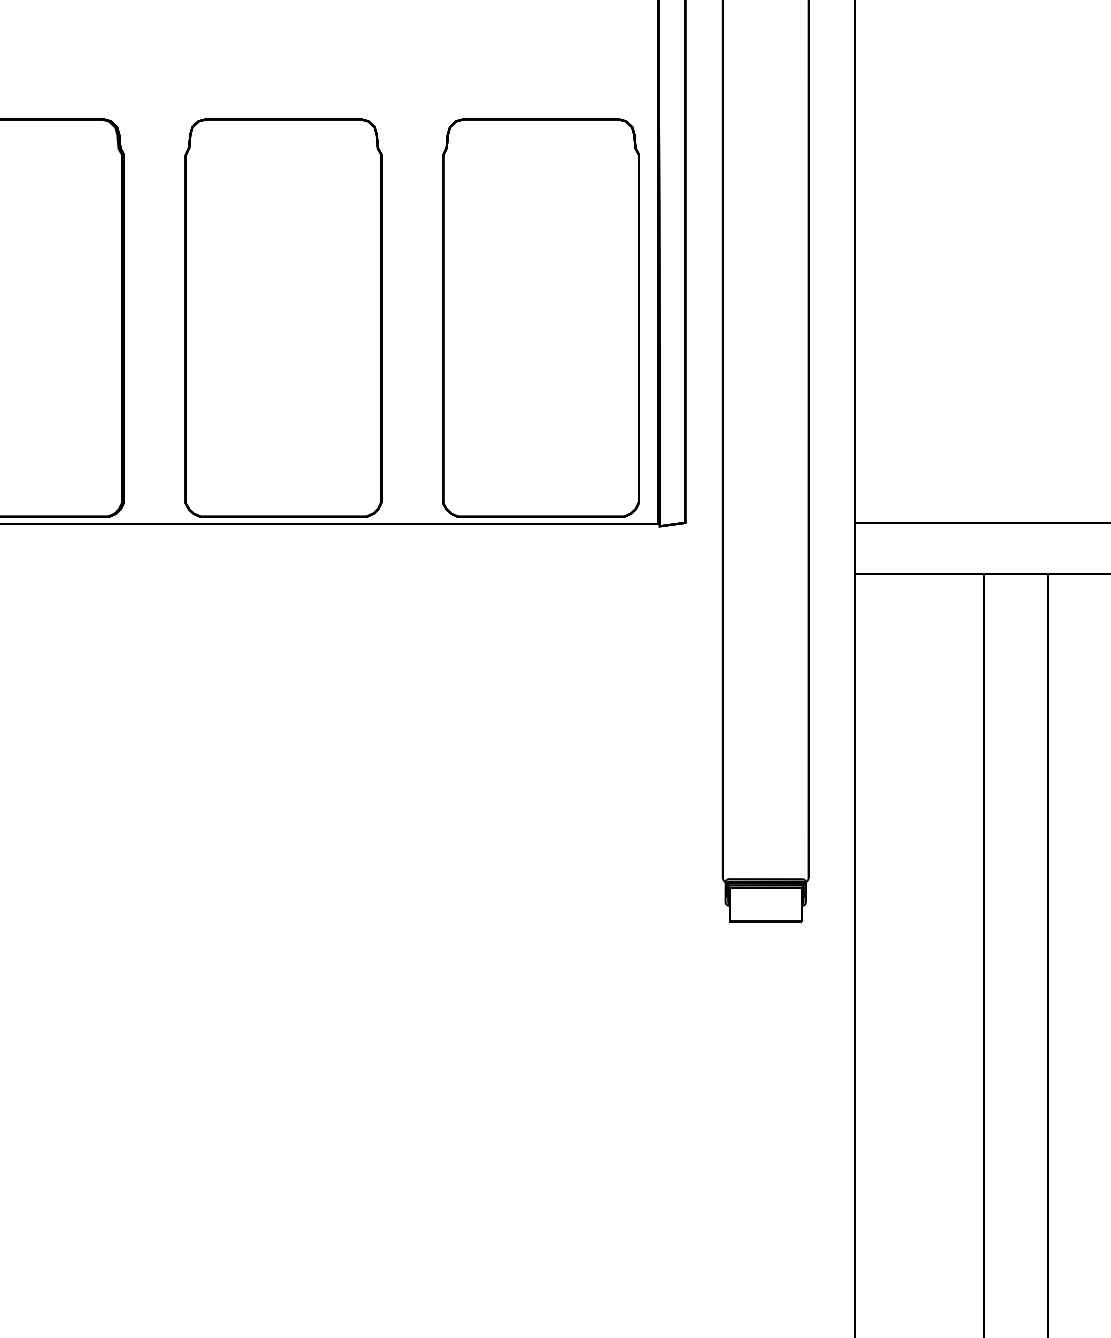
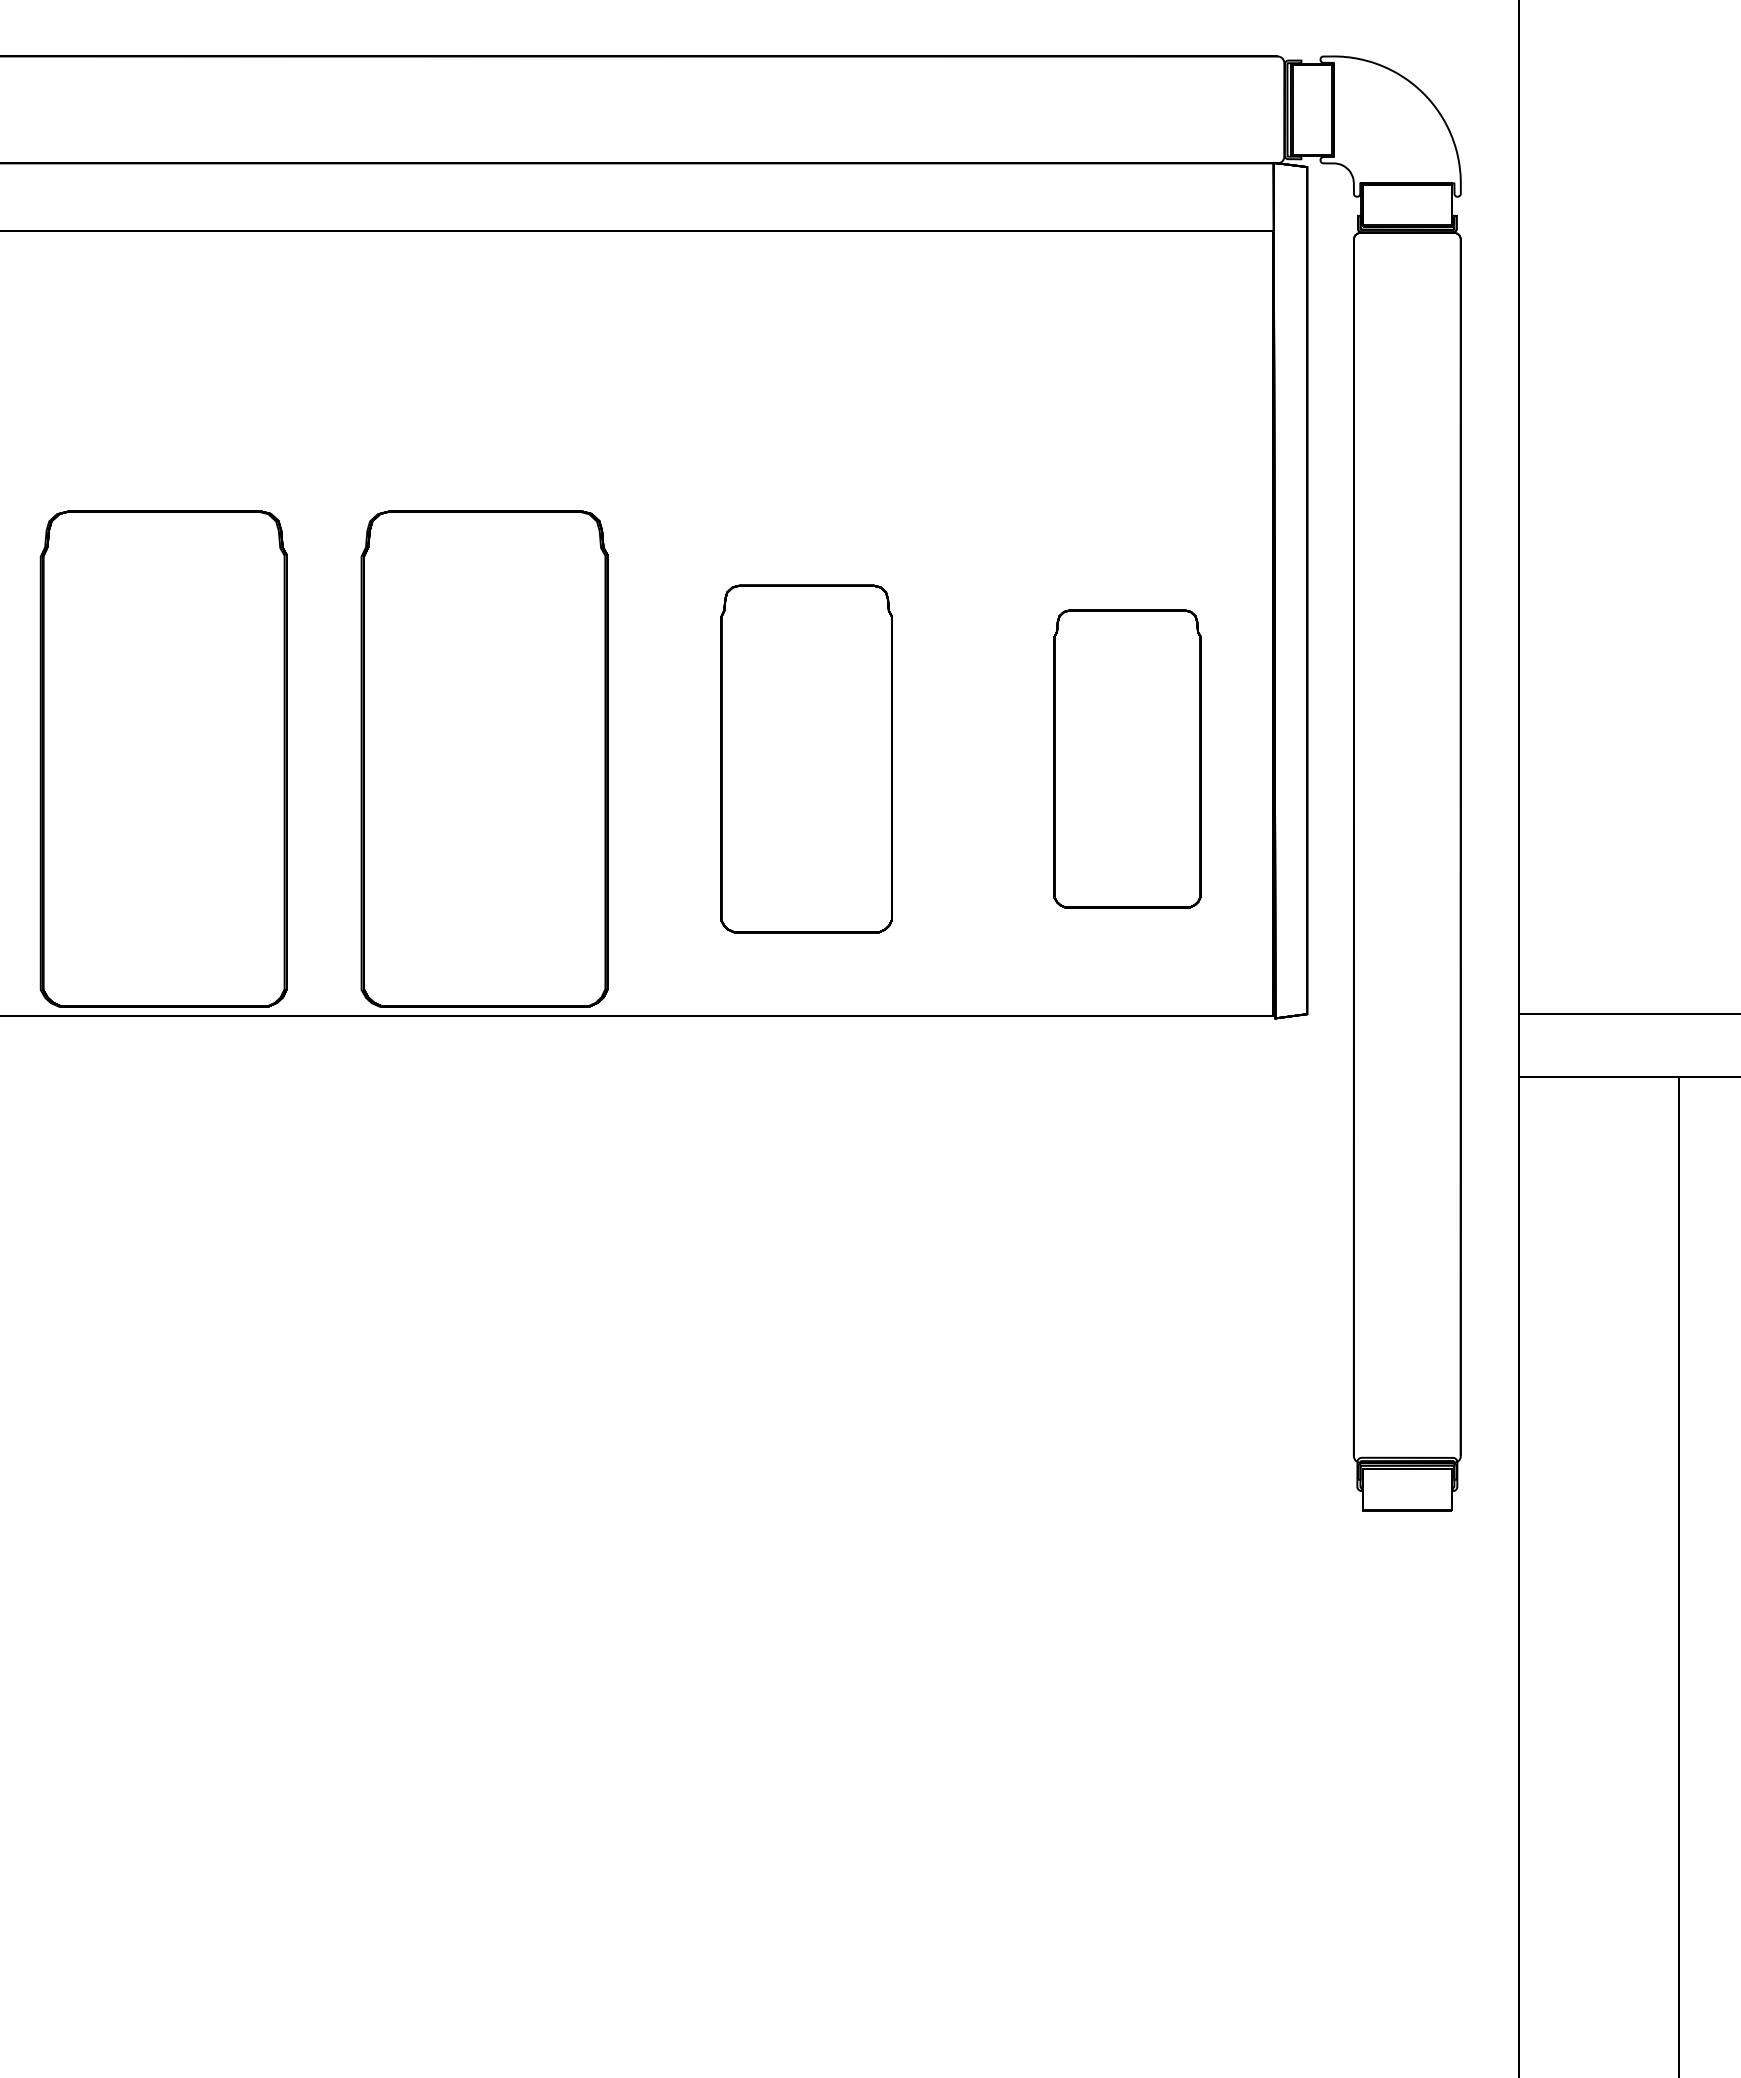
part: (283, 317) -> (806, 758), size x0.7
part: (541, 317) -> (1127, 758), size x0.6

